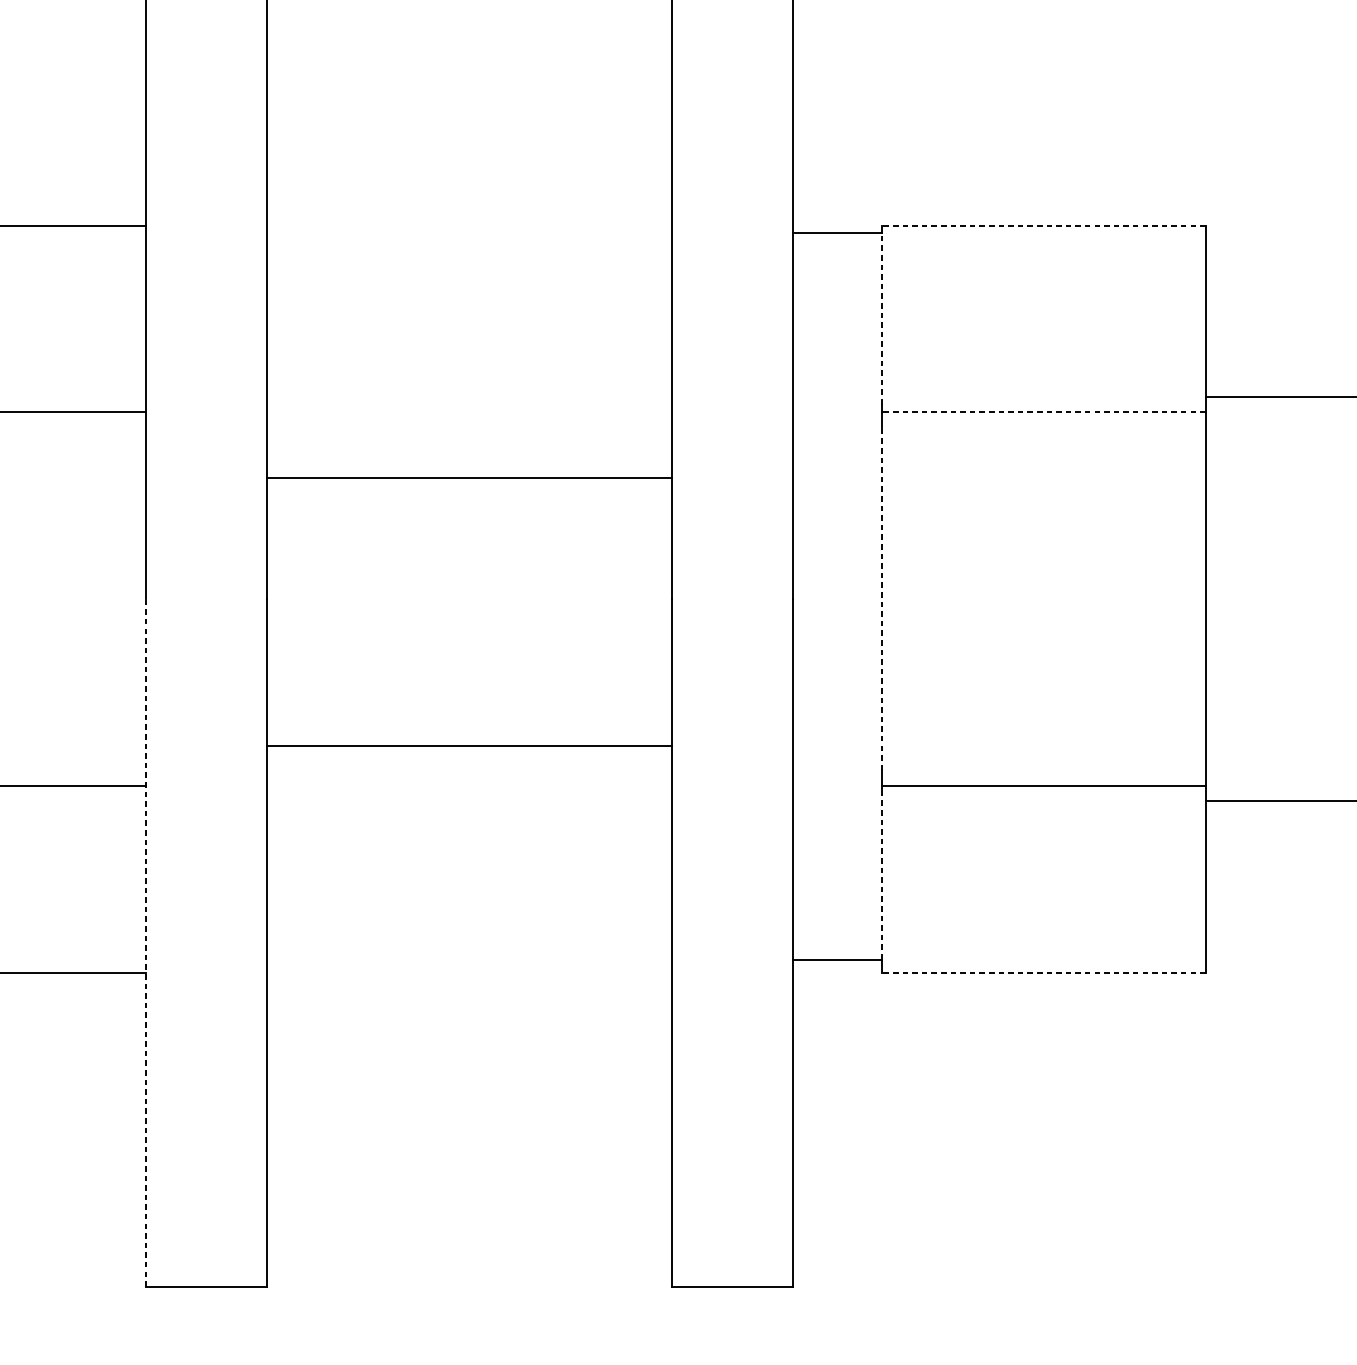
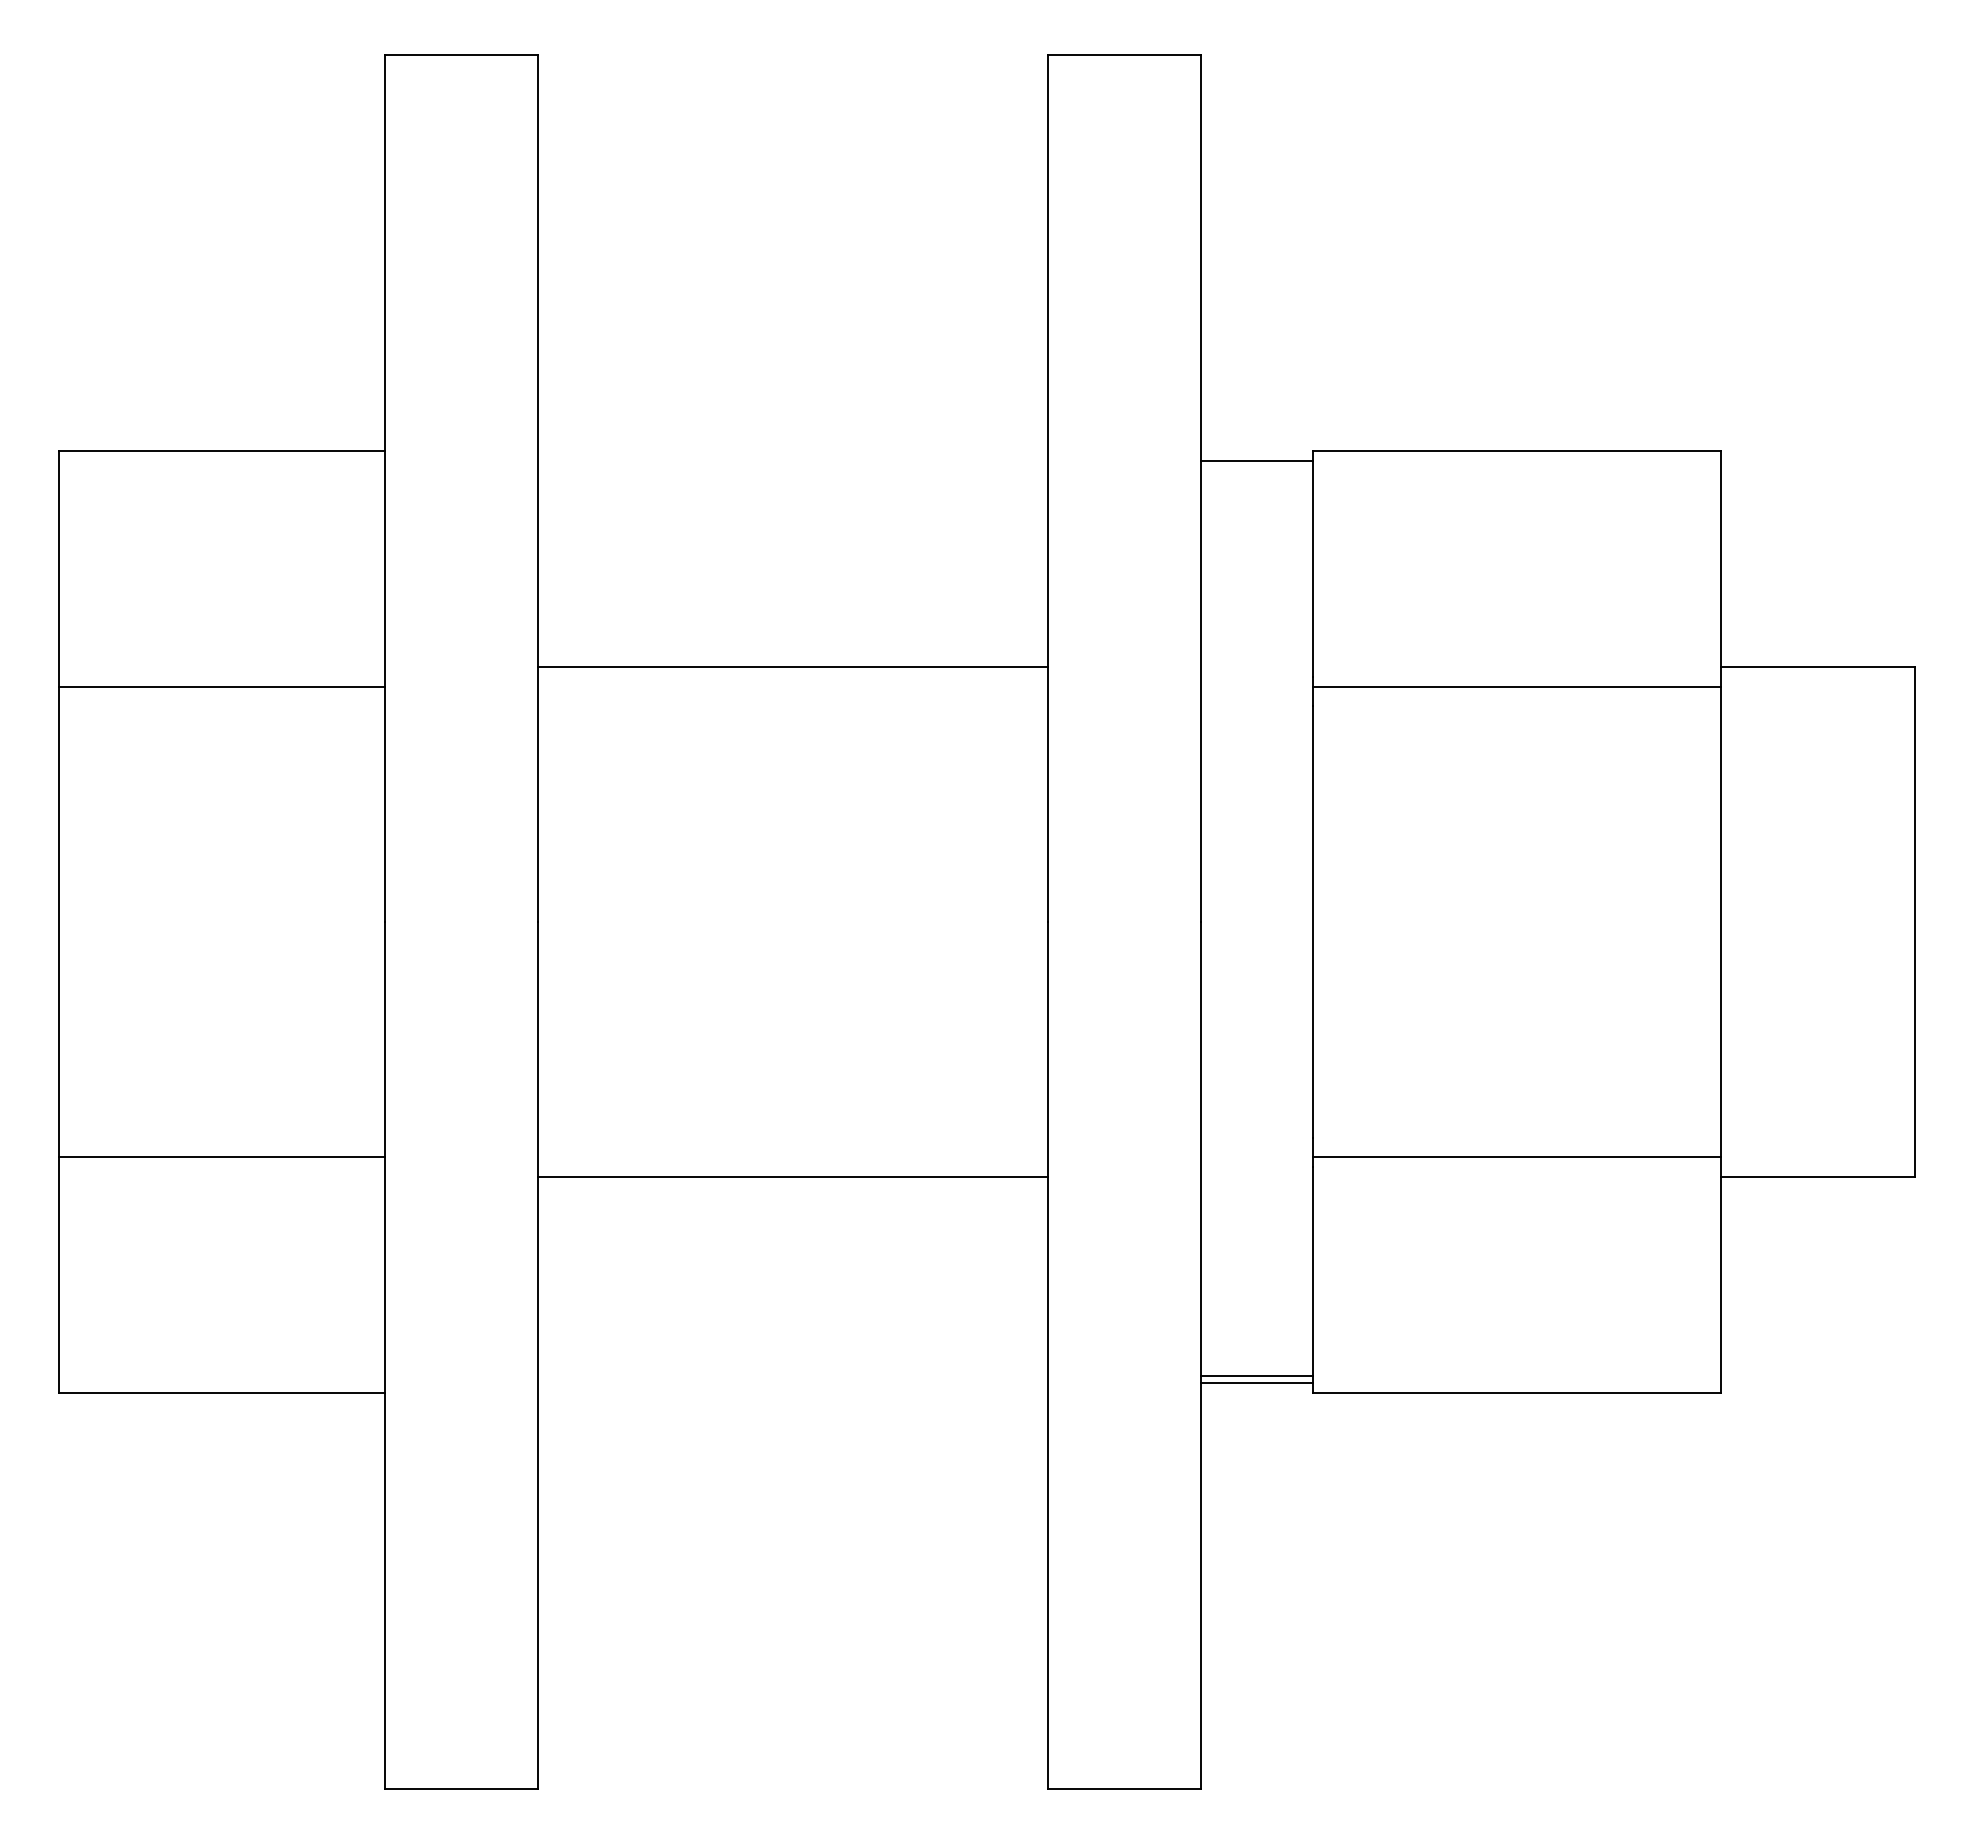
line: (1044, 225) -> (1517, 451), dashed -> solid
line: (882, 318) -> (1313, 568), dashed -> solid
line: (1044, 412) -> (1517, 686), dashed -> solid
line: (469, 478) -> (793, 667), moved
line: (882, 598) -> (1313, 921), dashed -> solid
line: (469, 745) -> (793, 1176), moved
line: (882, 876) -> (1313, 1271), dashed -> solid
line: (146, 942) -> (385, 1354), dashed -> solid
line: (837, 965) -> (1257, 1383), added
line: (1044, 972) -> (1517, 1392), dashed -> solid

